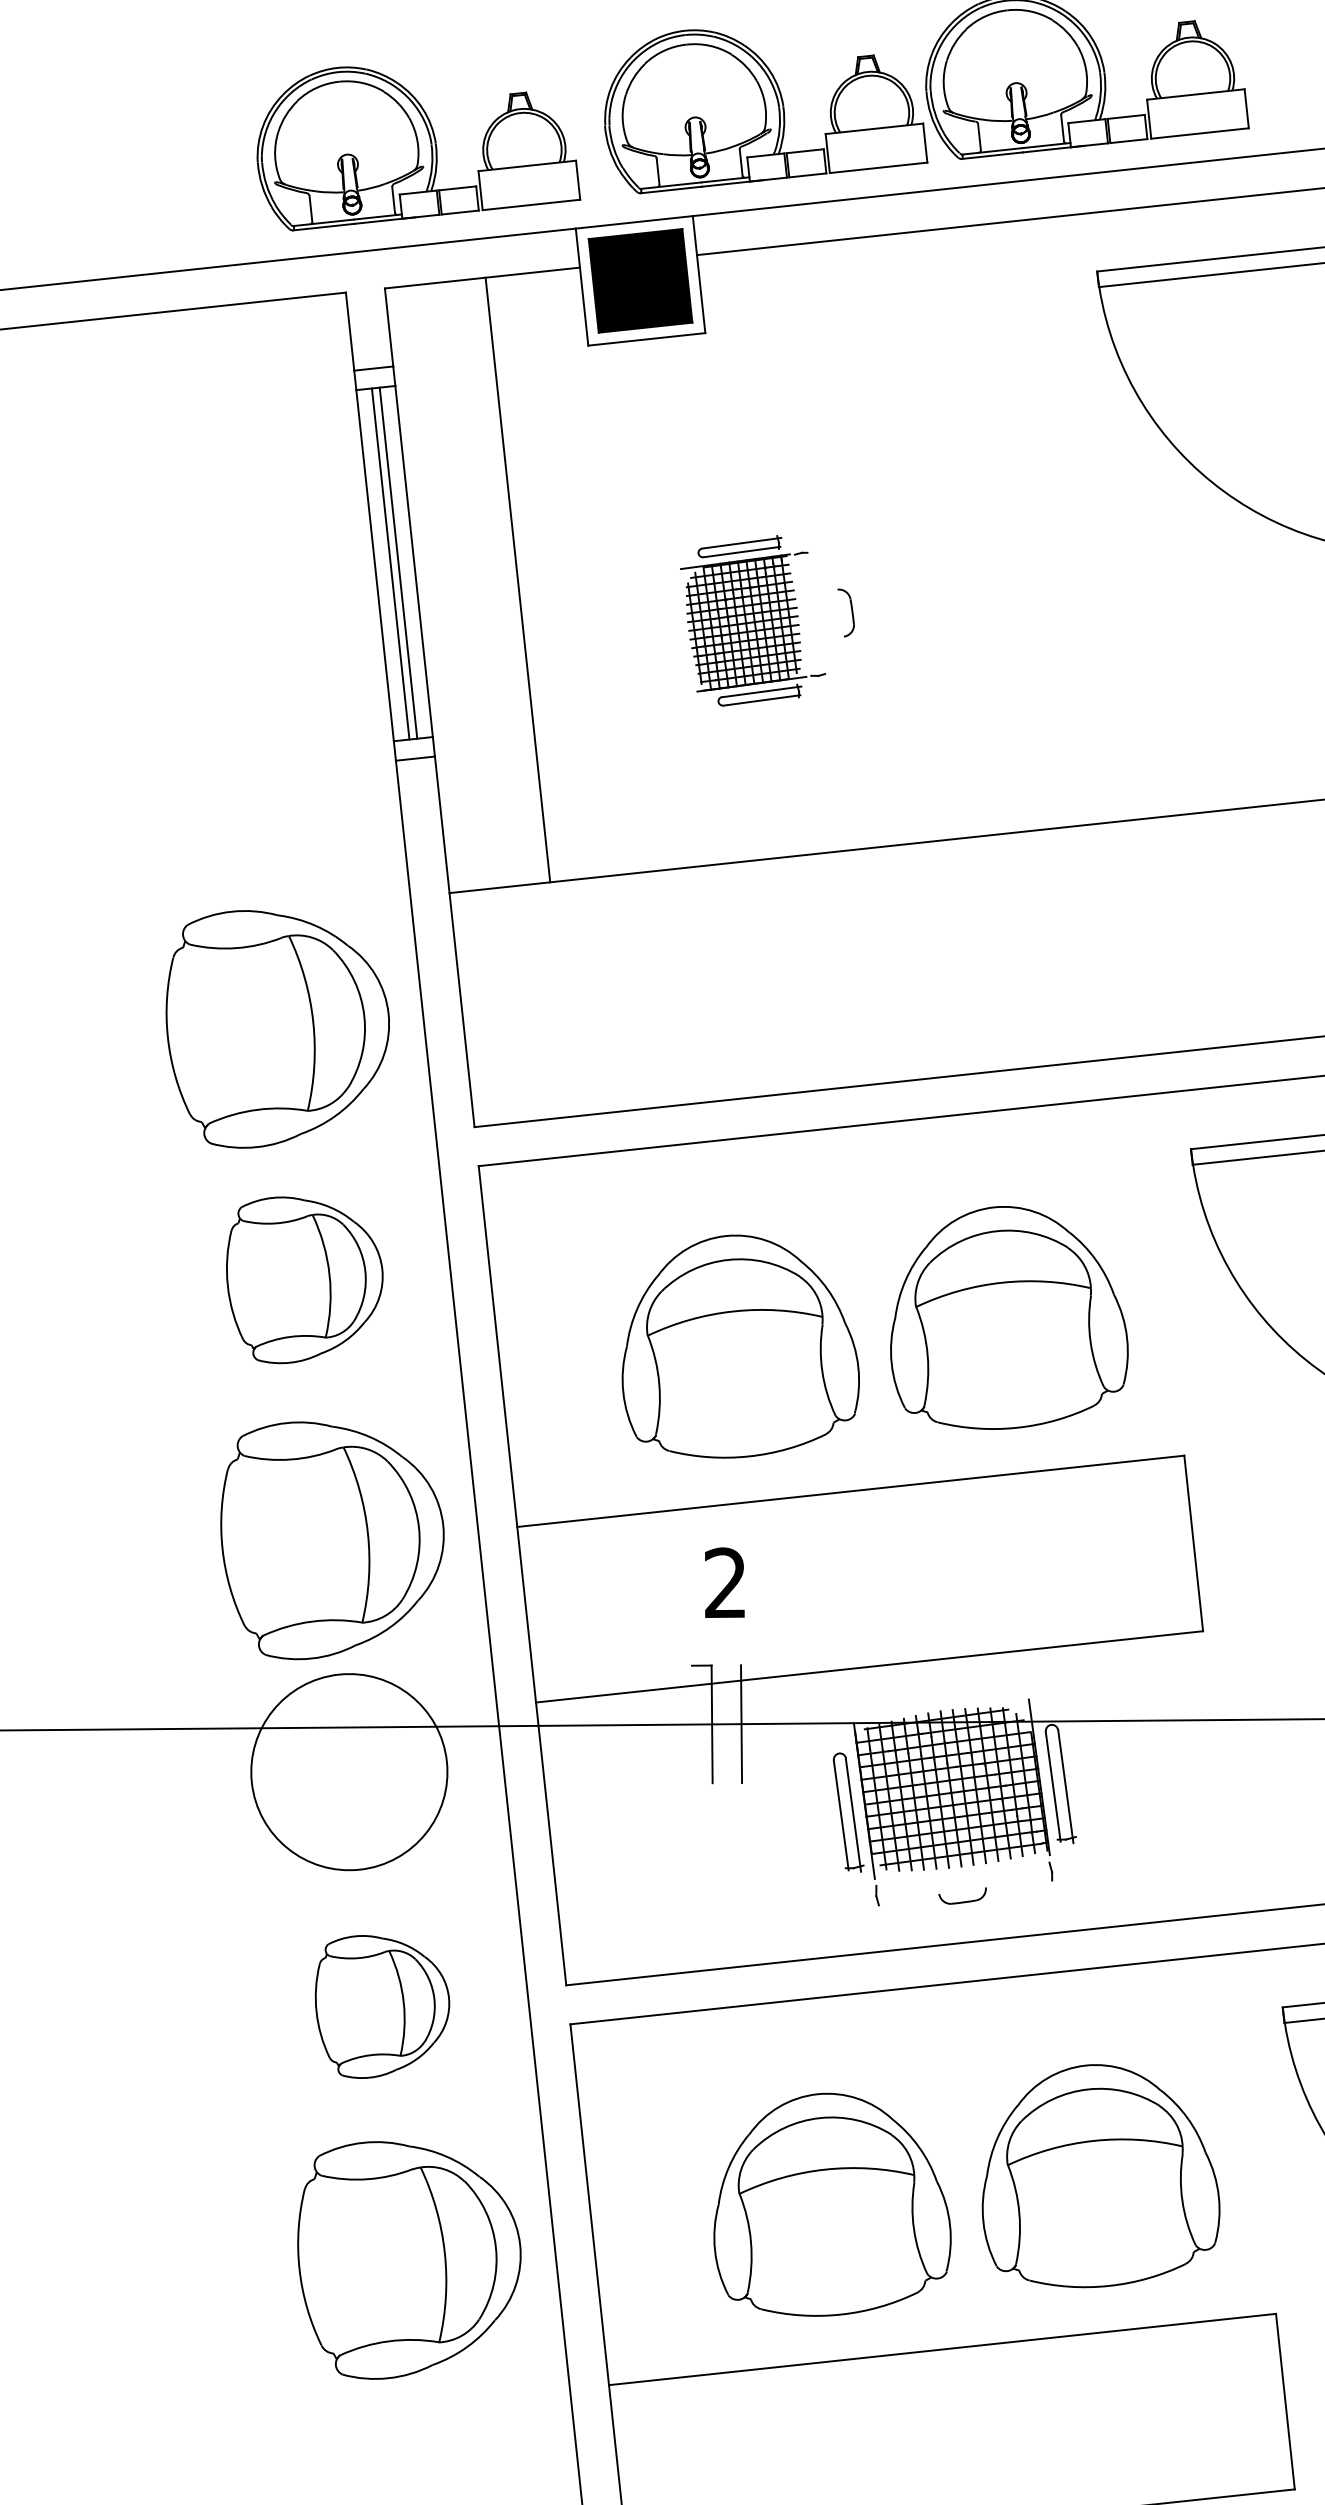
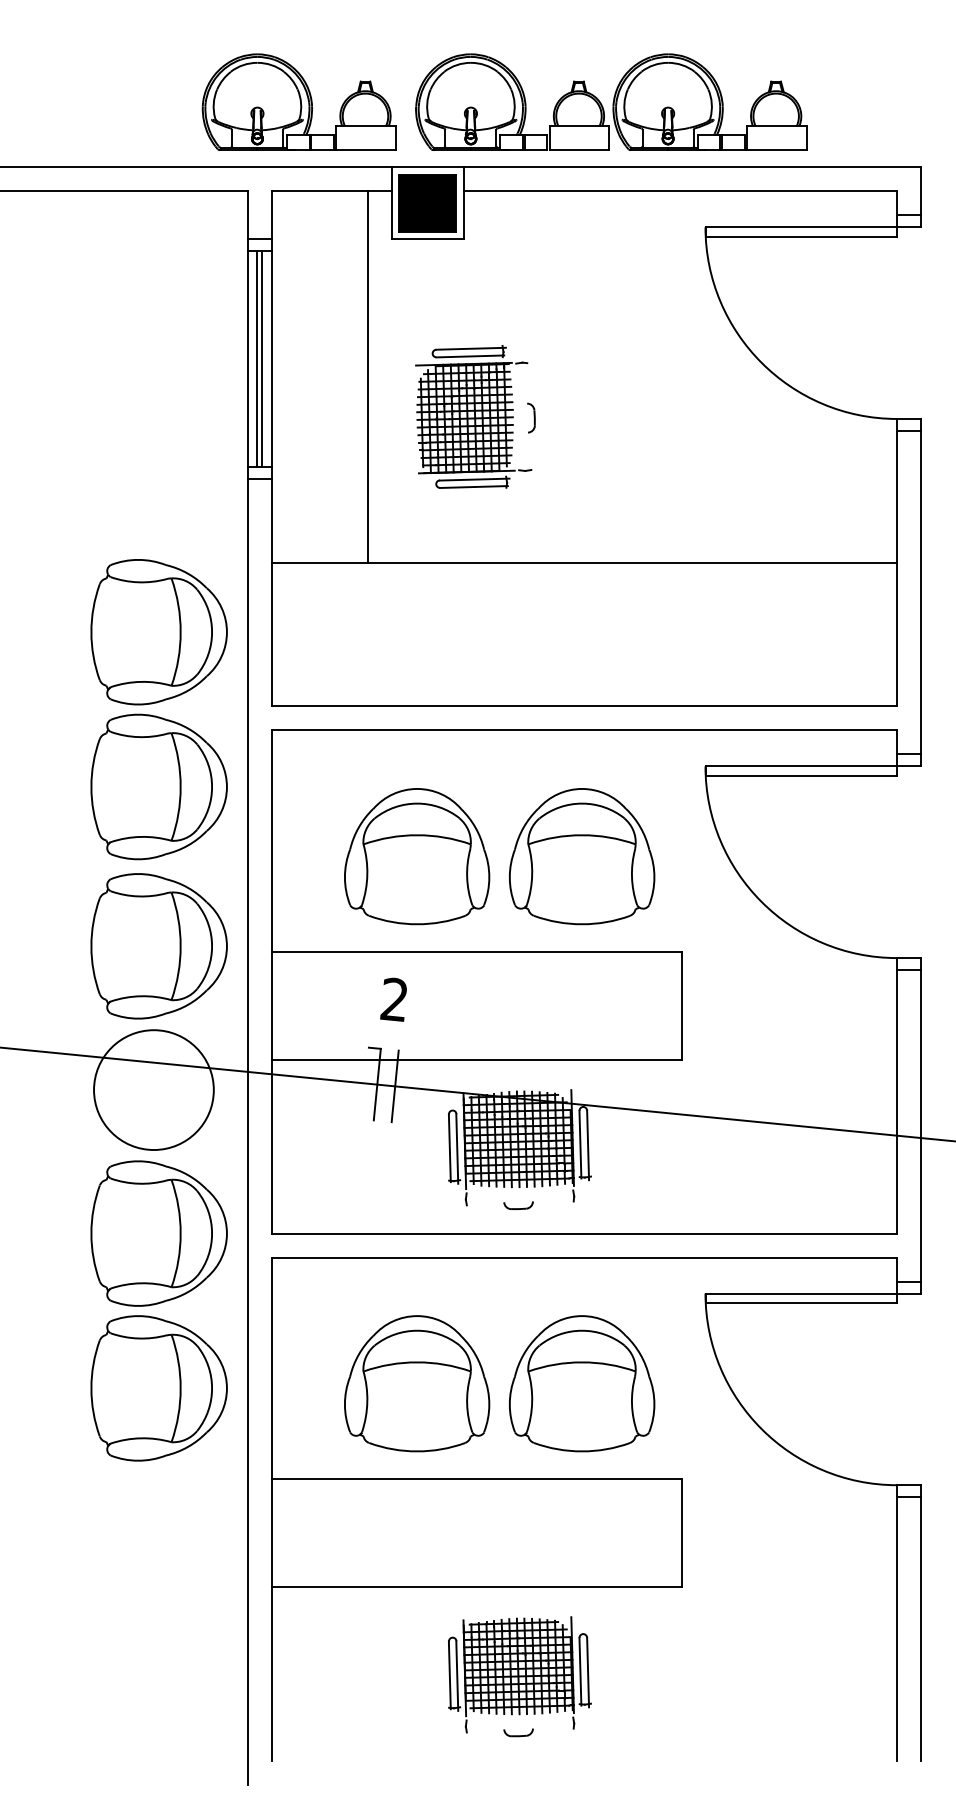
line: (517, 579) -> (367, 376), moved
part: (752, 619) -> (473, 416), size x1.43
part: (303, 1277) -> (158, 786), size x1.43
part: (381, 2004) -> (158, 1233), size x1.67

